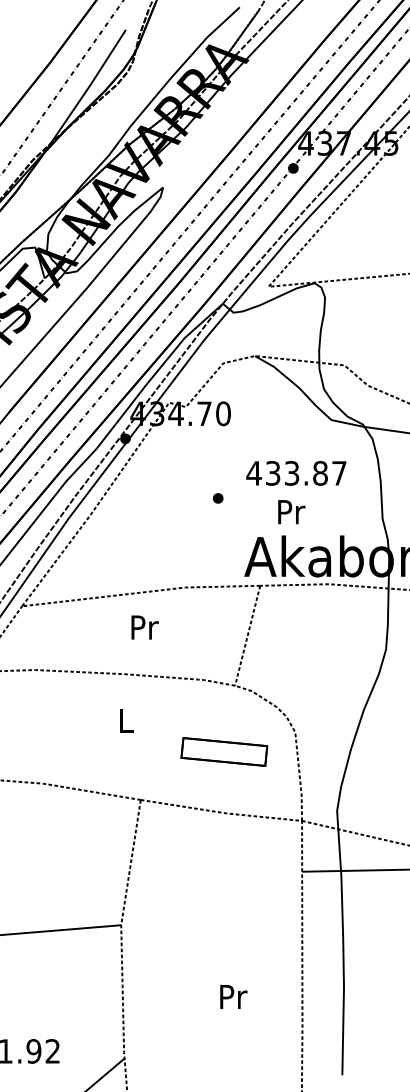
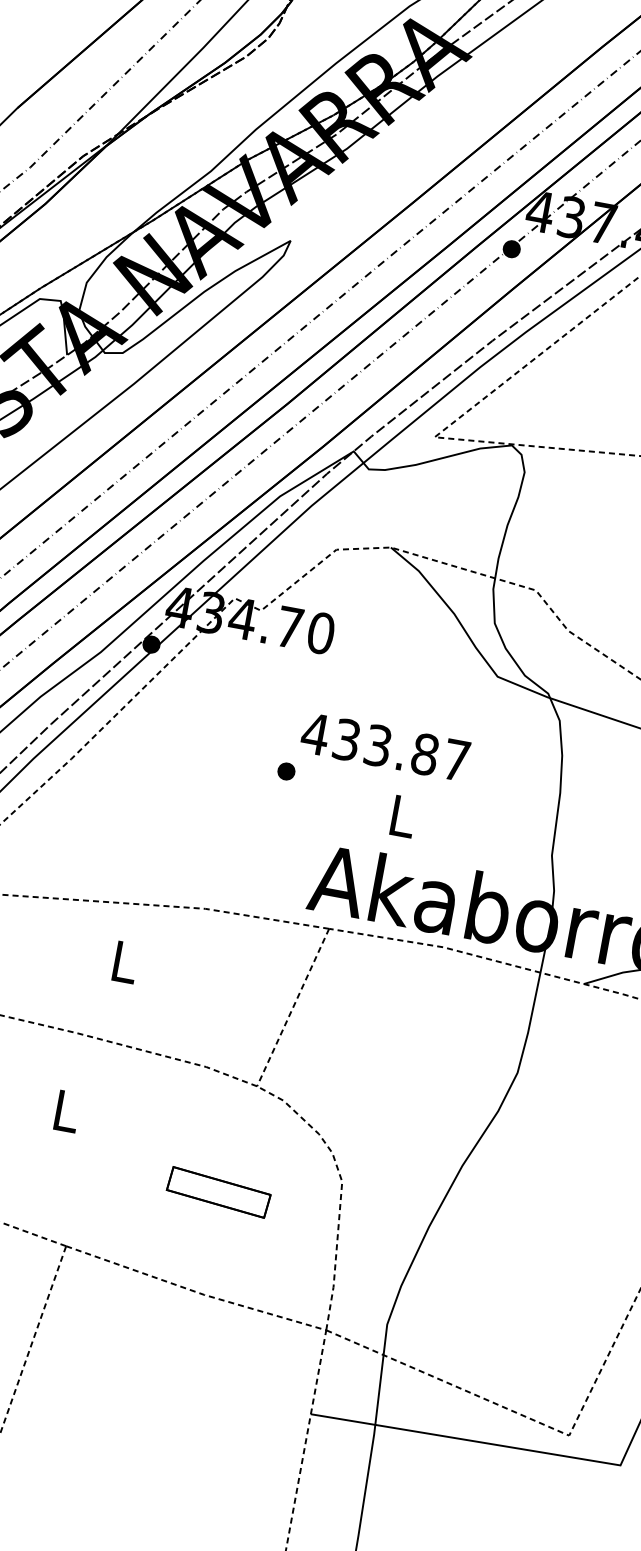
text: (296, 473) -> (385, 747), moved
text: (291, 512) -> (403, 817), Pr -> L
text: (144, 627) -> (125, 962), Pr -> L
part: (223, 751) -> (217, 1191), size x0.71

